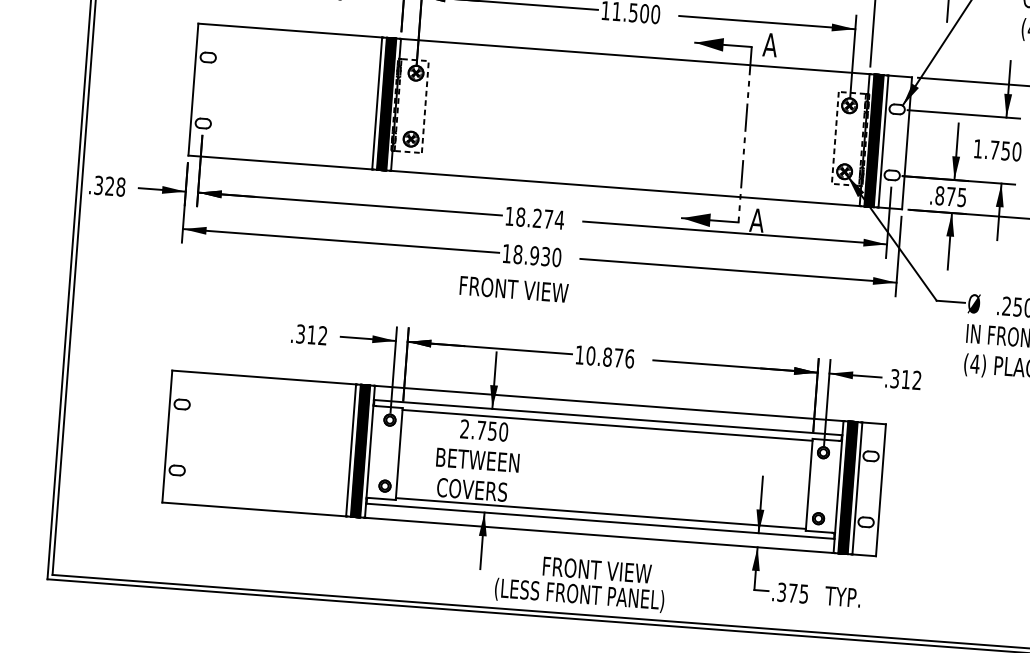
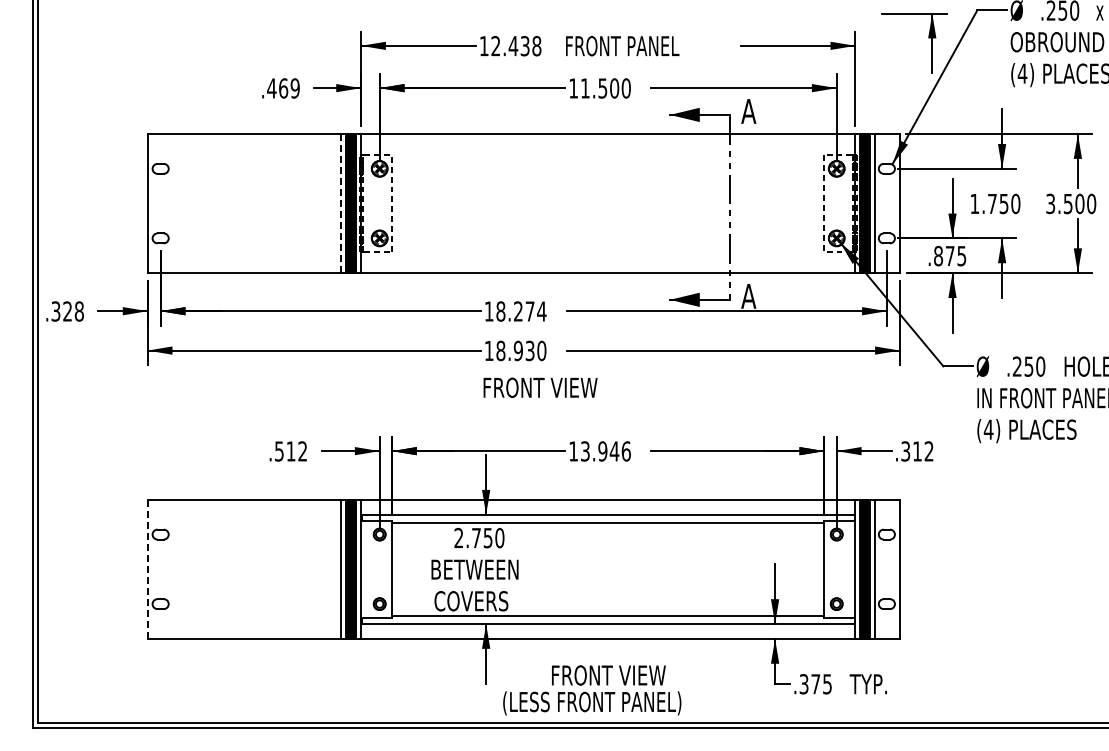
line: (377, 103) -> (341, 203), solid -> dashed
text: (514, 289) -> (540, 387), moved
text: (300, 333) -> (279, 450), .312 -> .512
text: (604, 357) -> (599, 451), 10.876 -> 13.946
line: (167, 436) -> (147, 569), solid -> dashed

